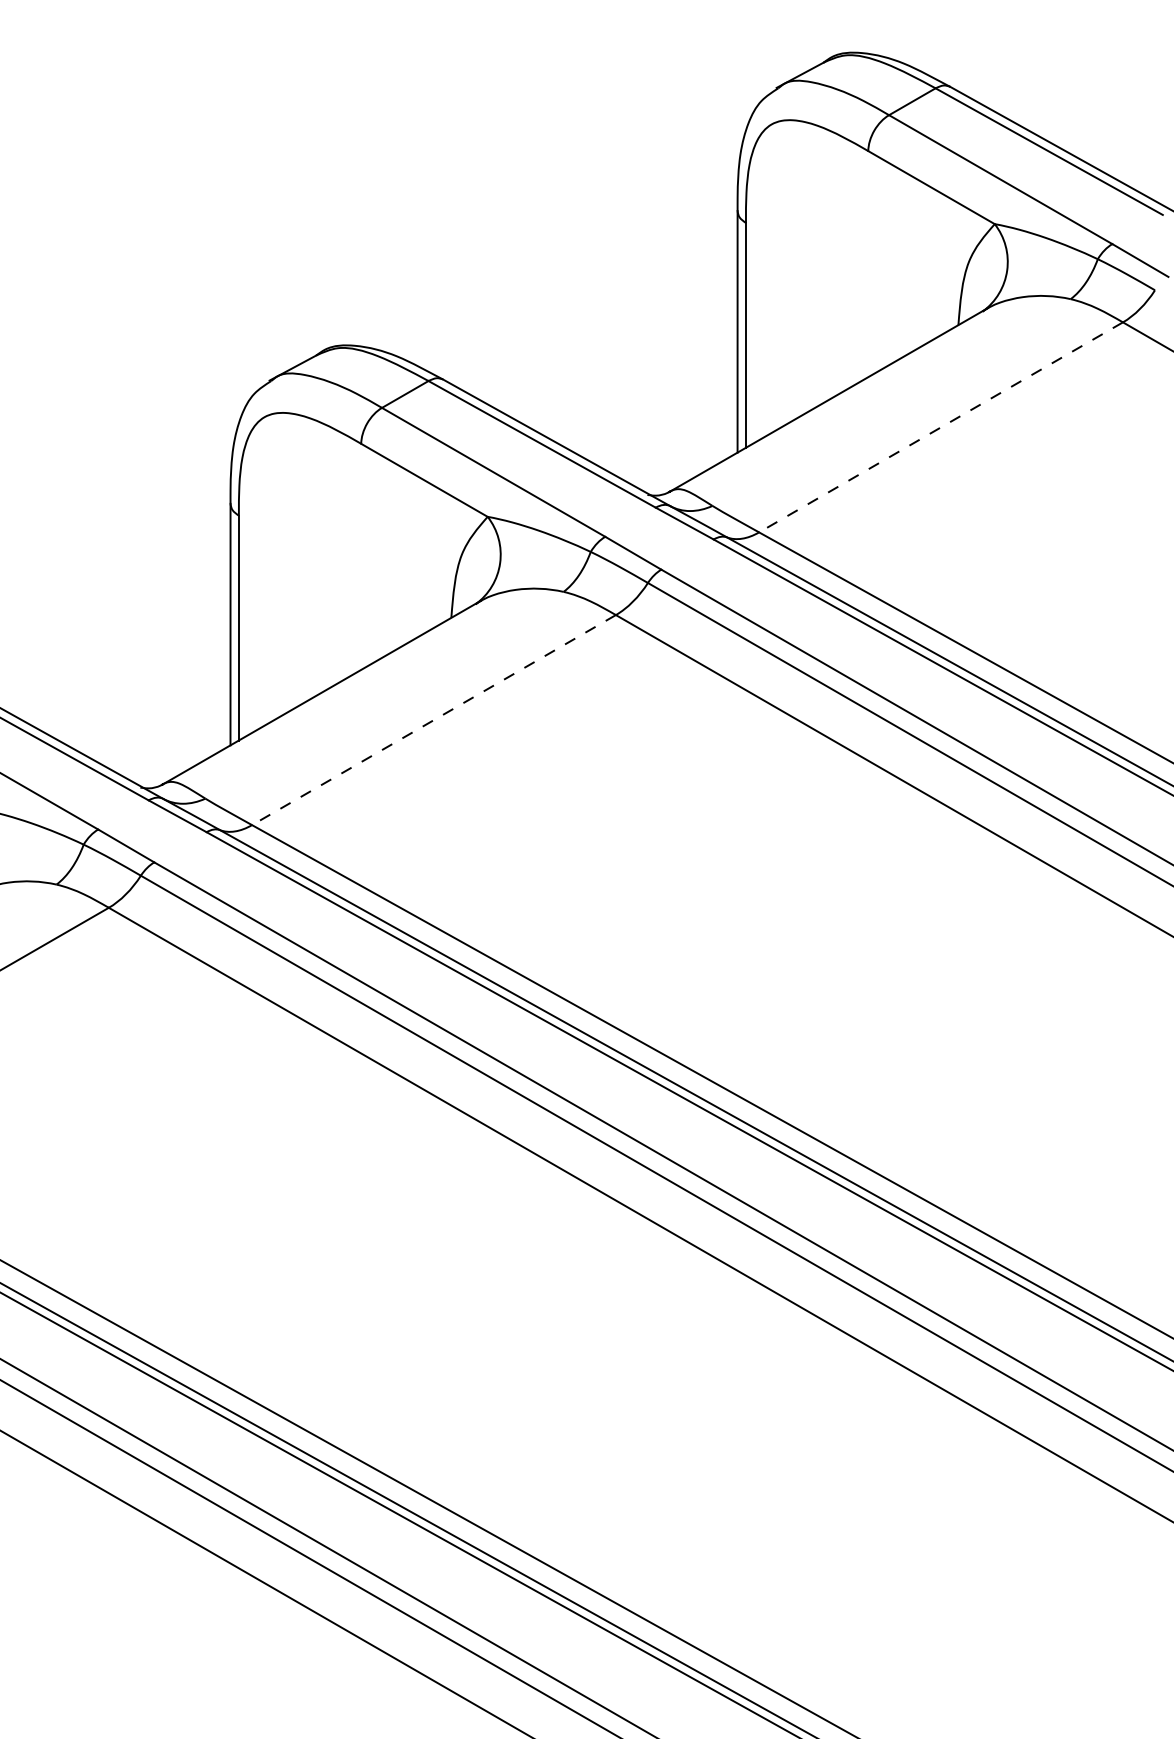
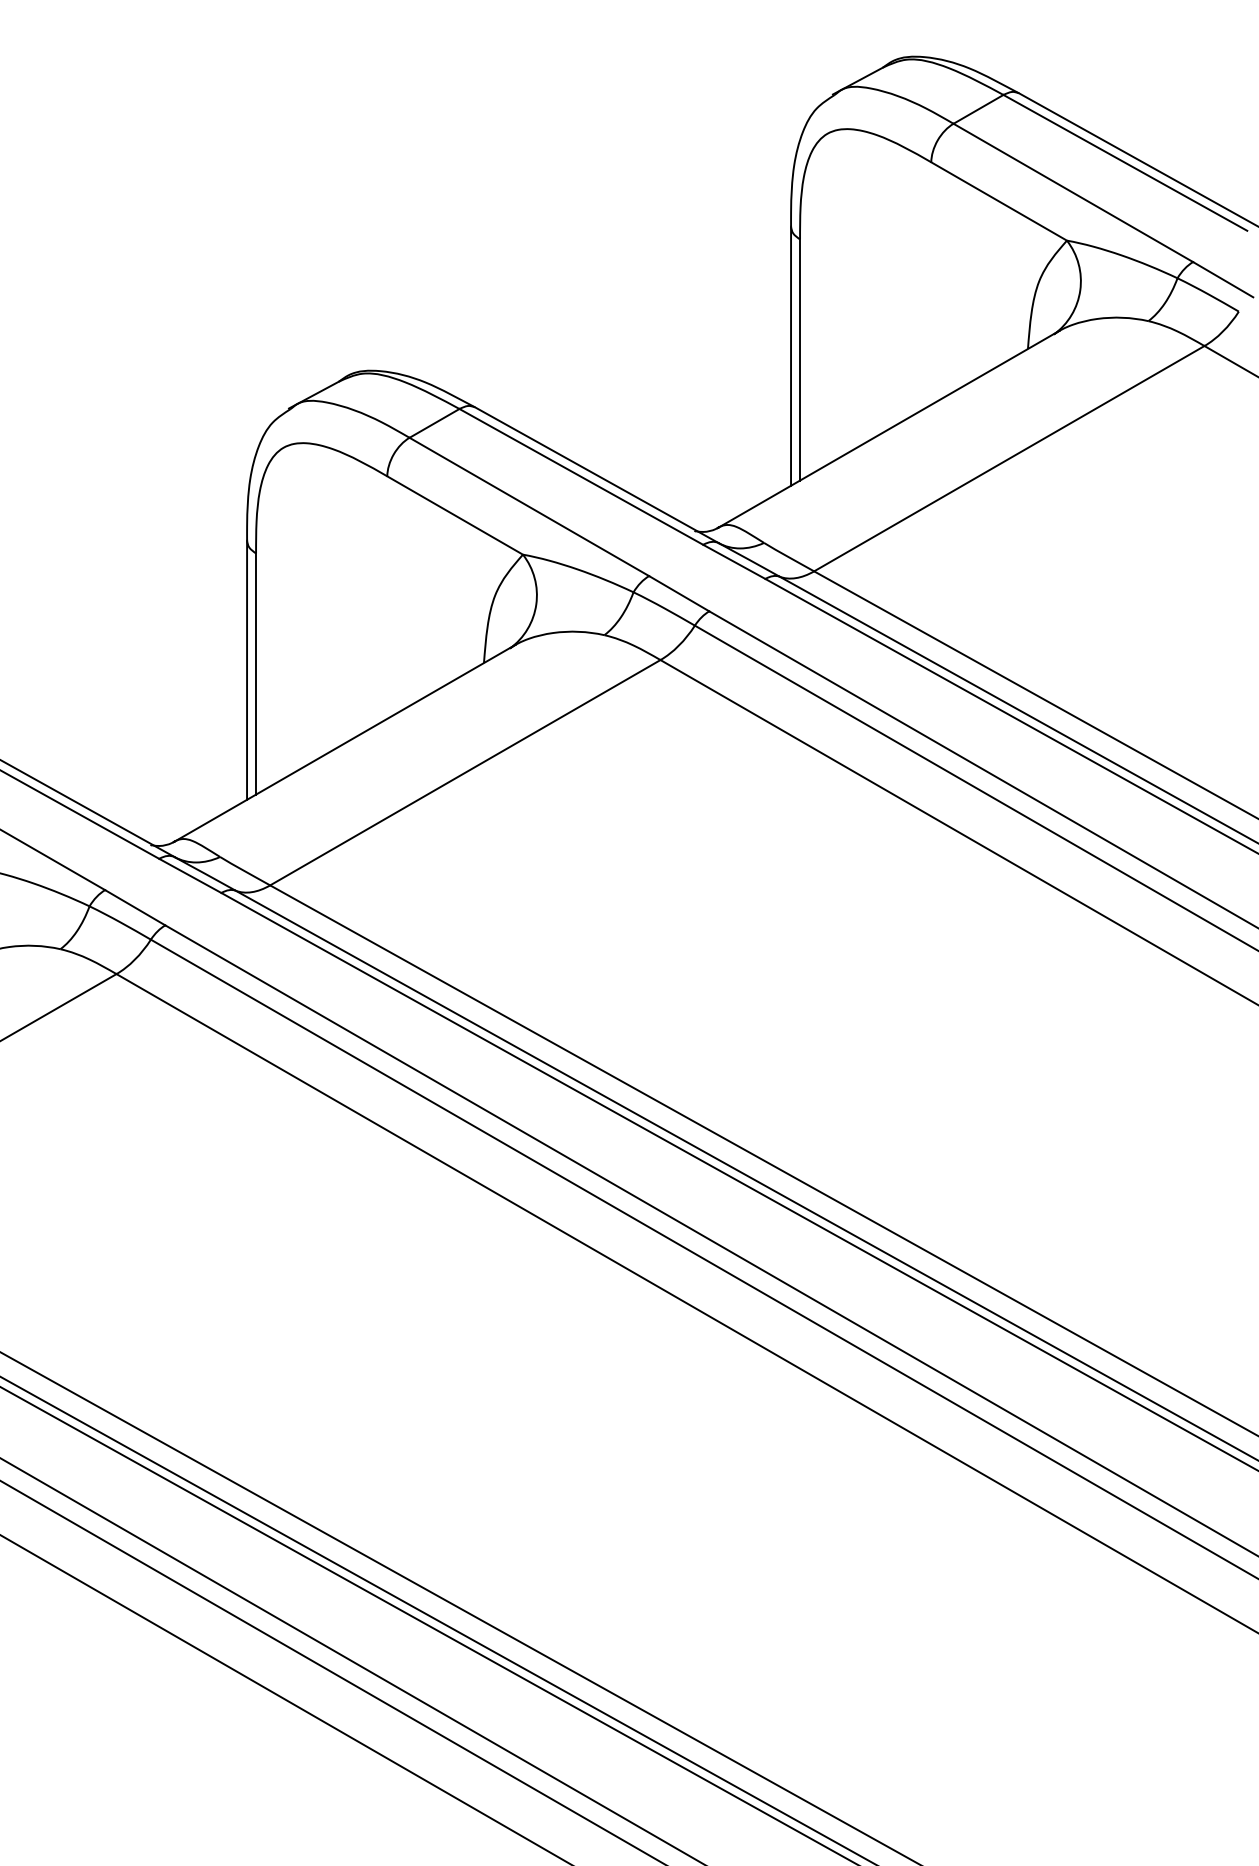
line: (940, 427) -> (1008, 458), dashed -> solid
line: (433, 720) -> (464, 773), dashed -> solid

